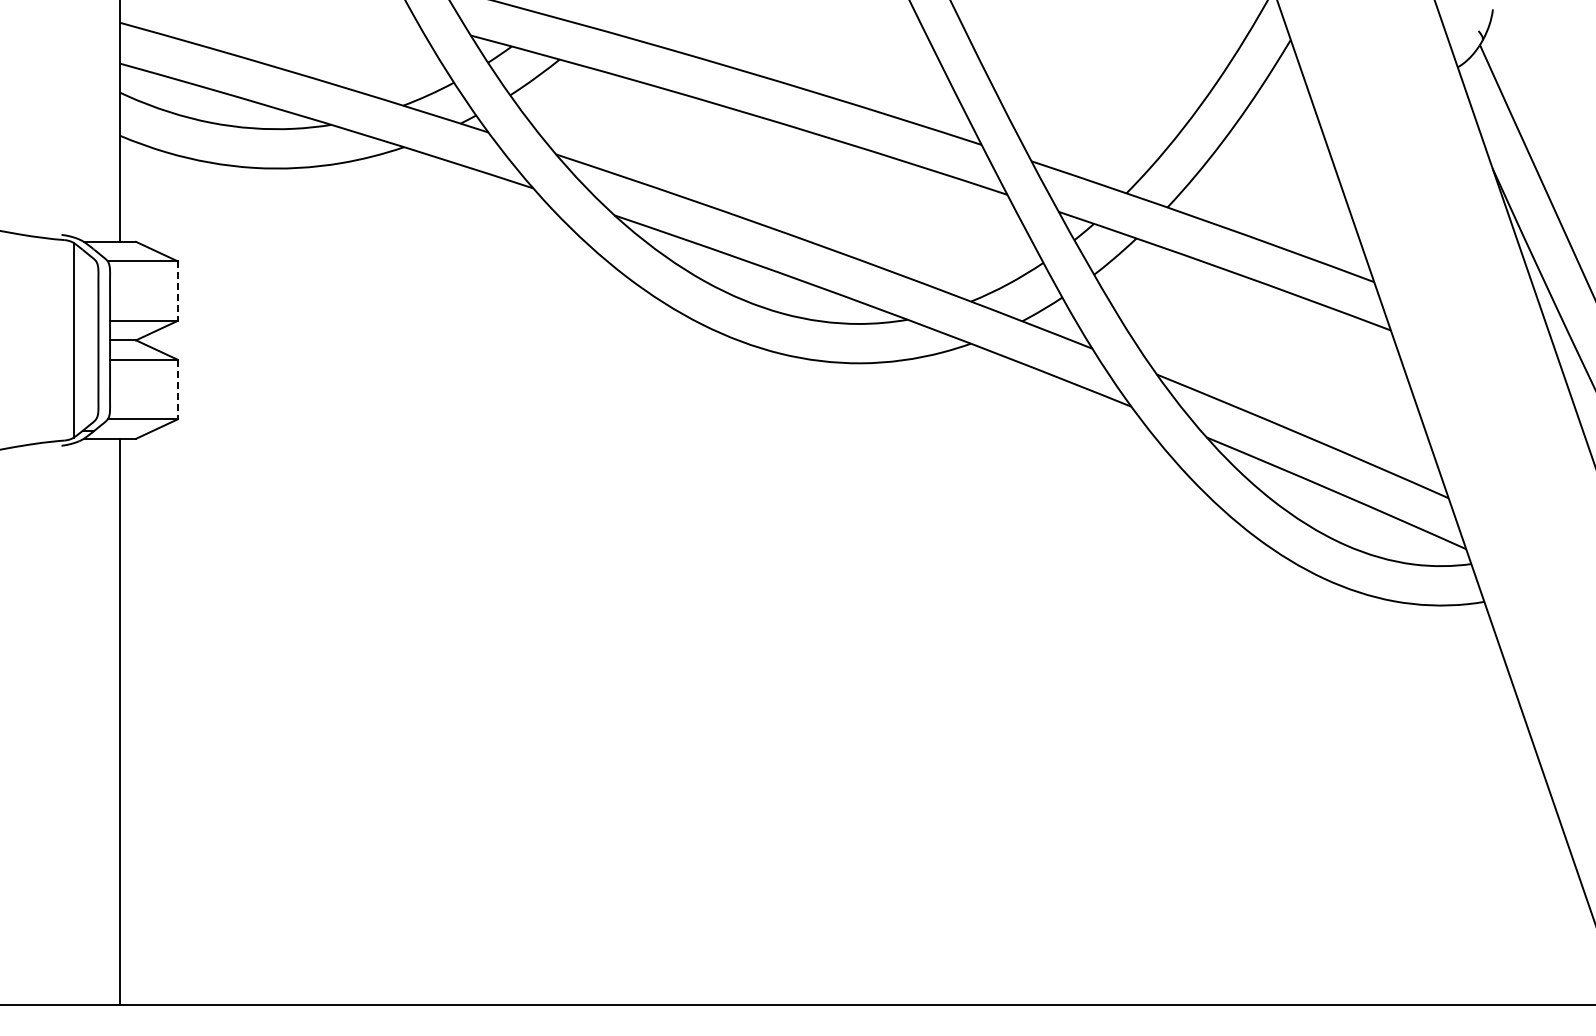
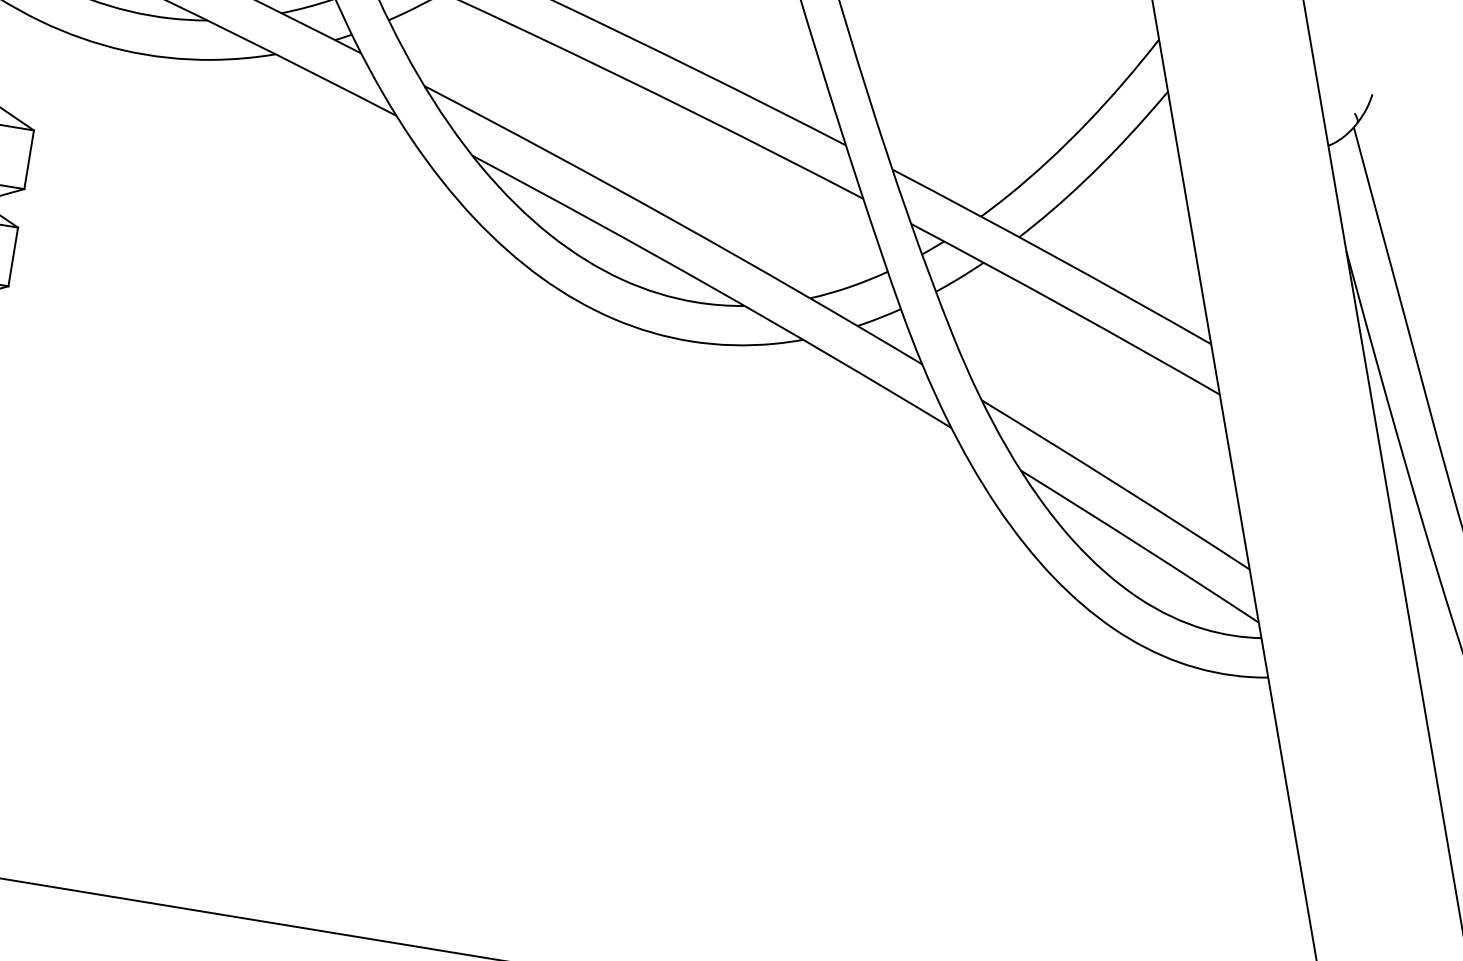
line: (177, 291) -> (28, 160), dashed -> solid
line: (177, 389) -> (12, 256), dashed -> solid

